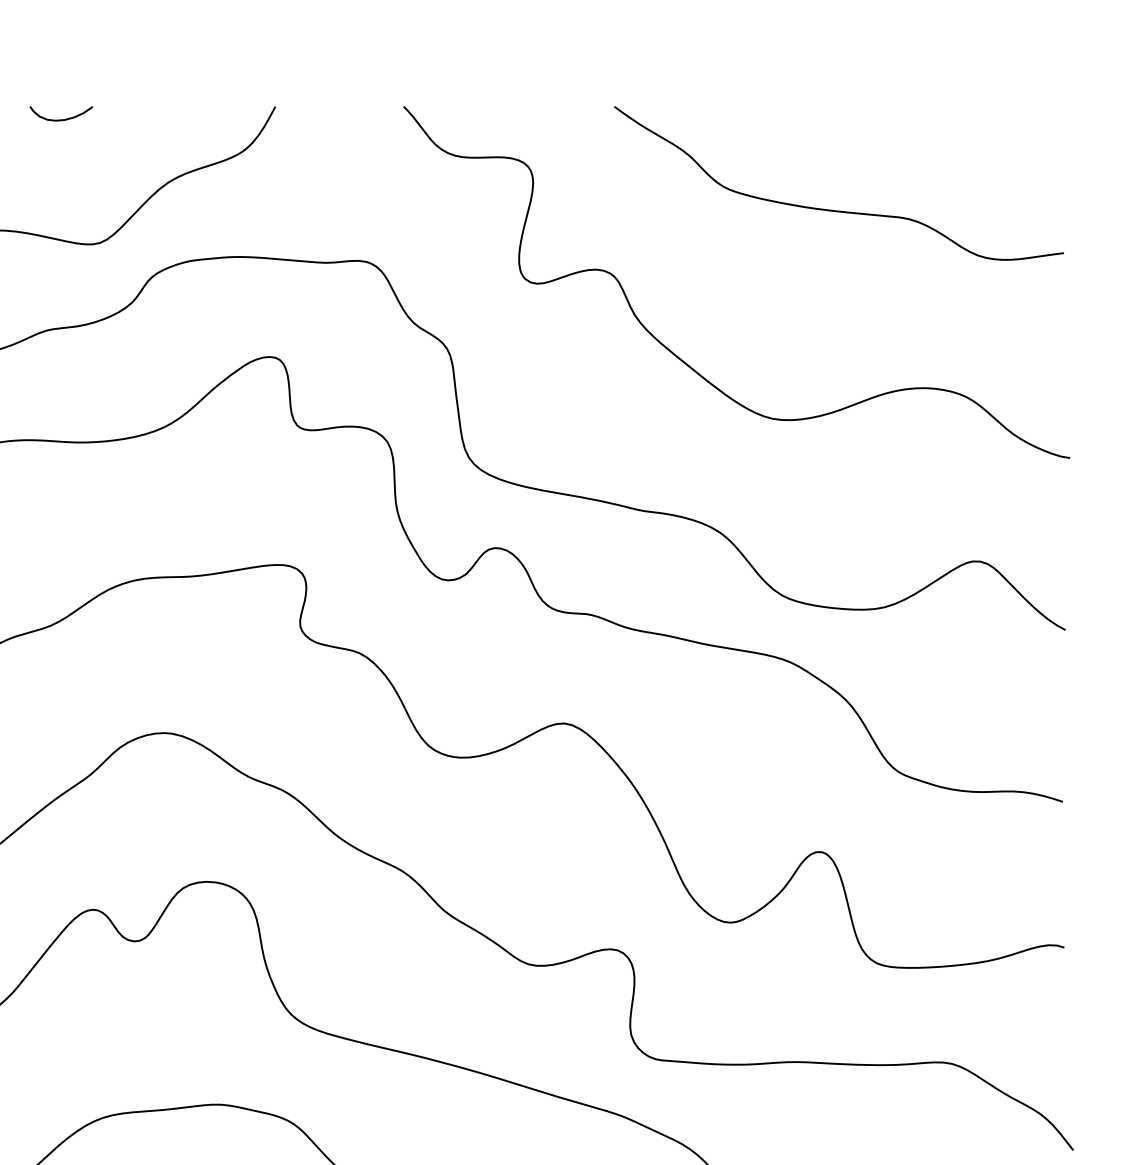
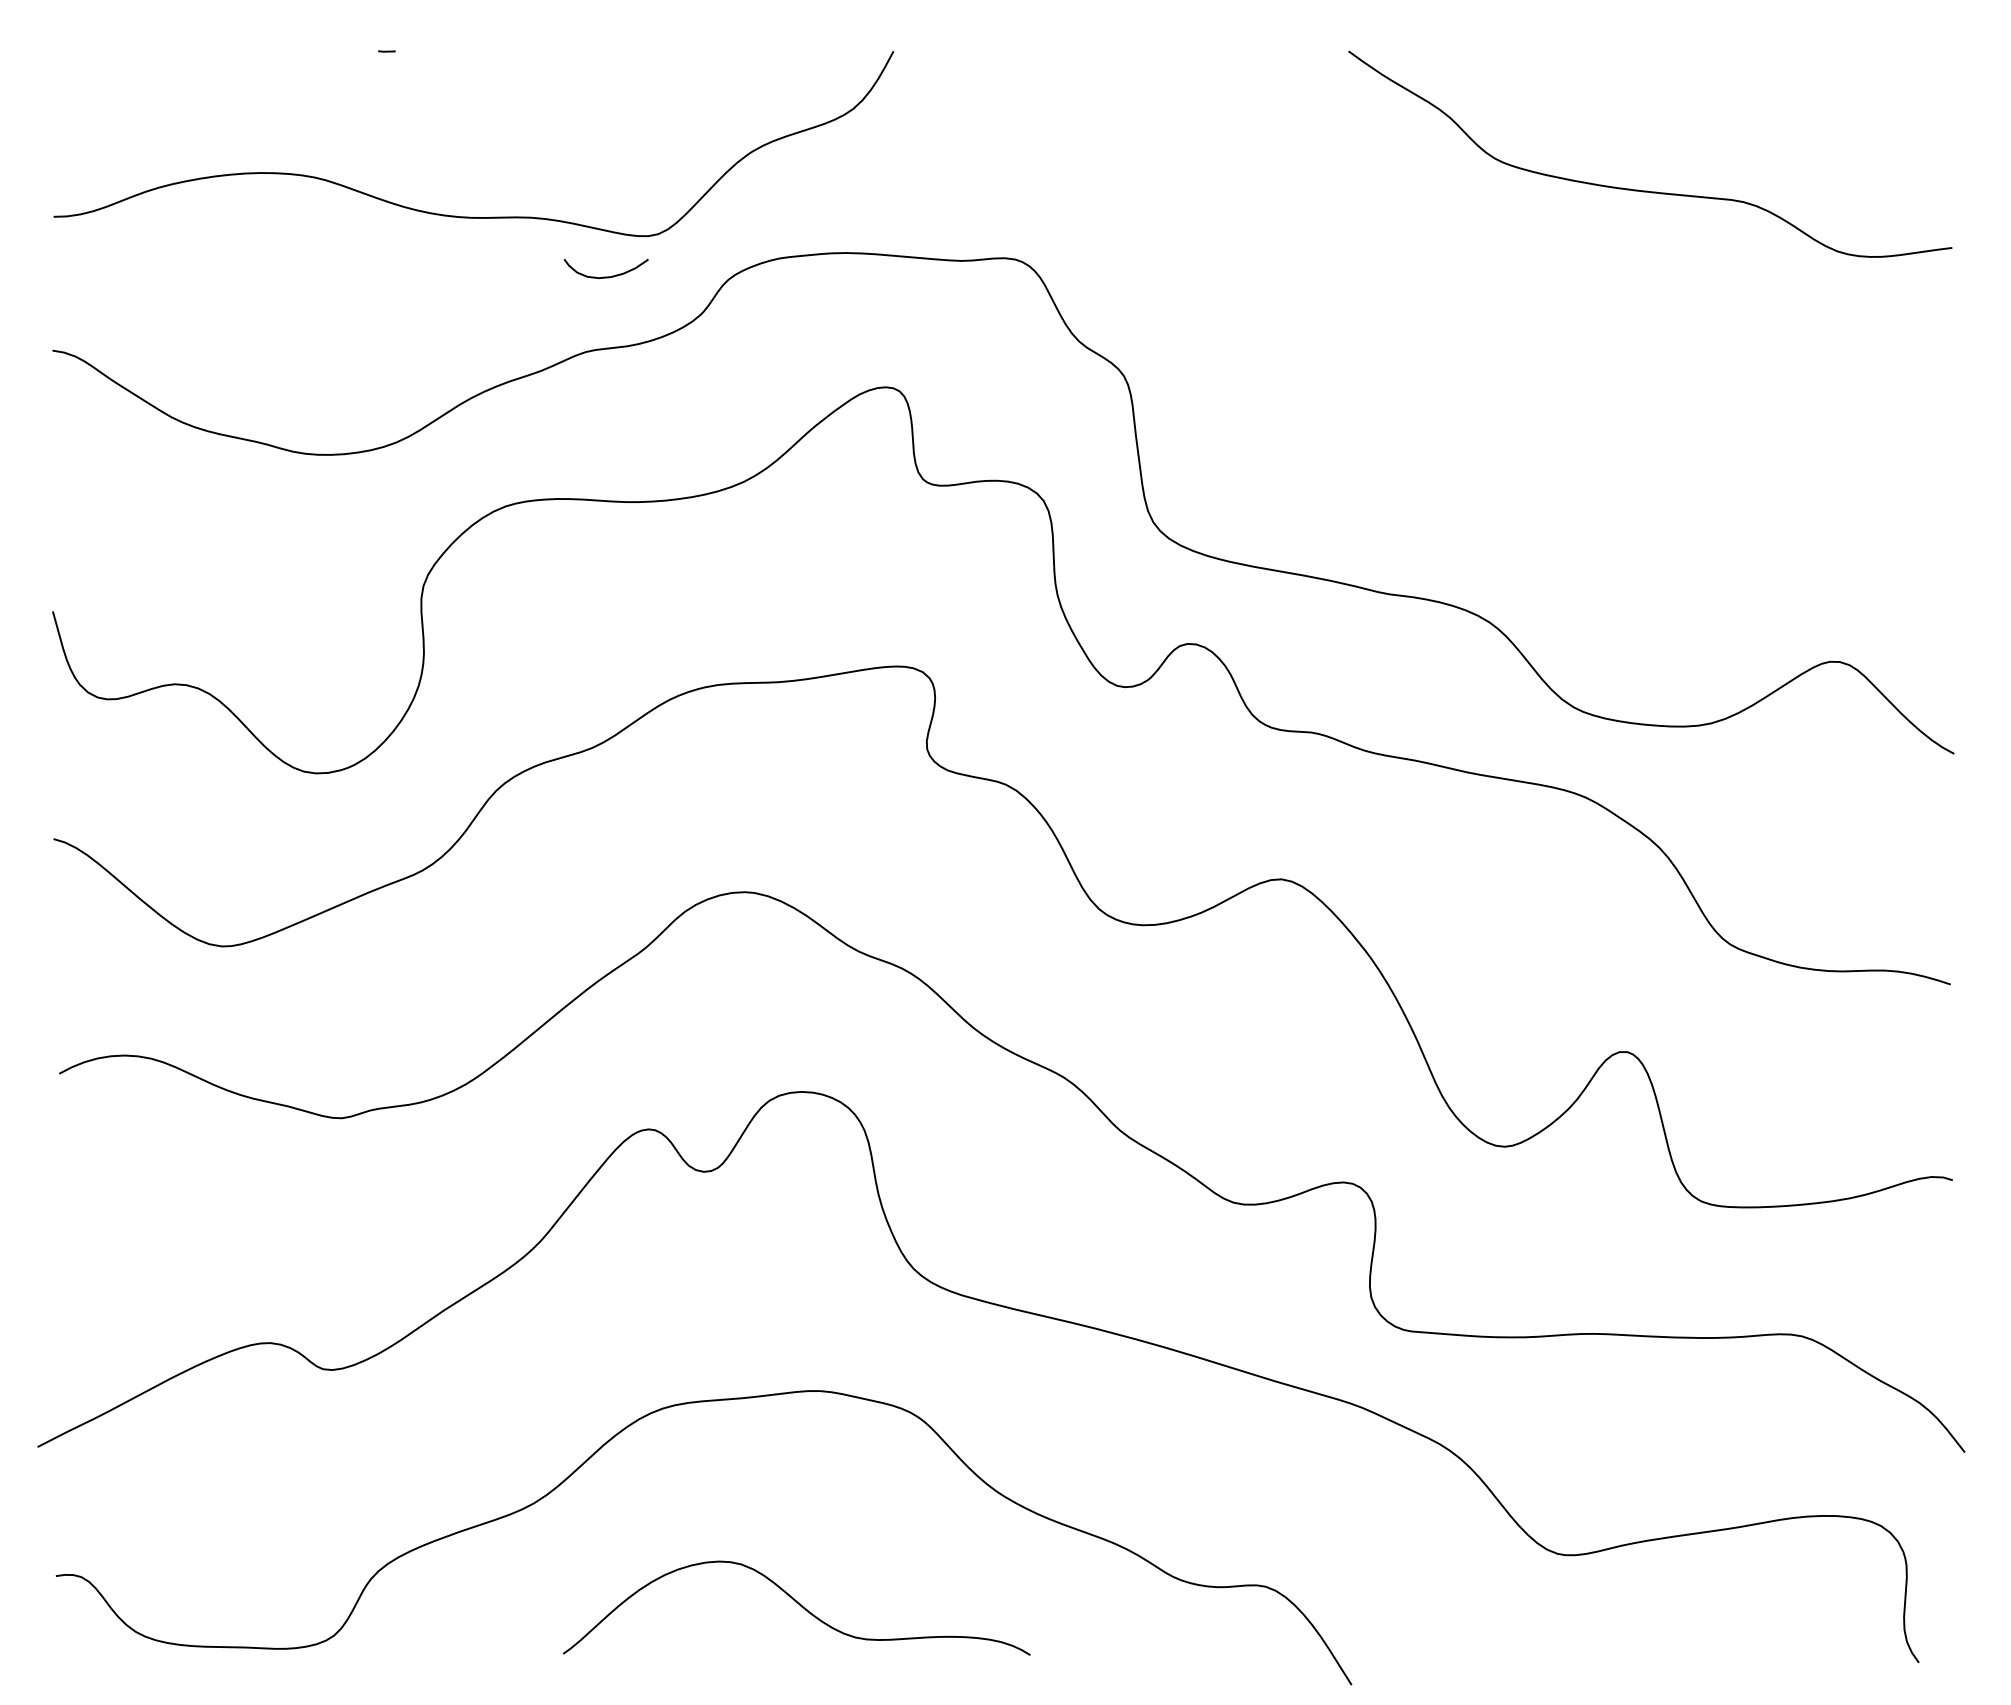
curve: (60, 119) -> (605, 276), moved
curve: (679, 357) -> (1435, 387), removed

